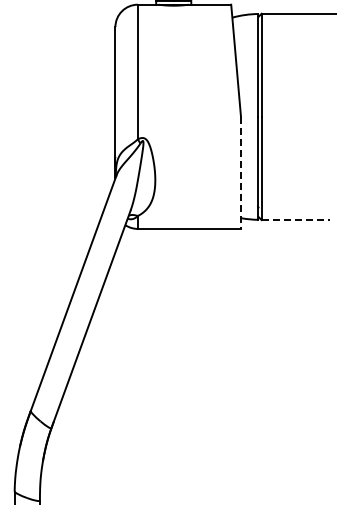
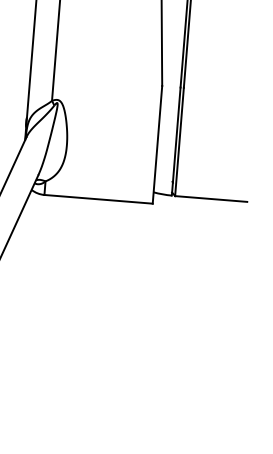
line: (240, 173) -> (156, 145), dashed -> solid
line: (296, 220) -> (211, 199), dashed -> solid

